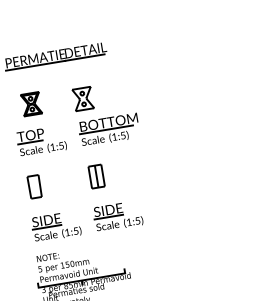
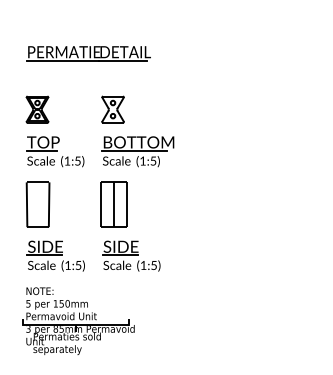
part: (31, 104) -> (37, 109), moved
part: (96, 176) -> (113, 204), size x1.67
part: (34, 186) -> (37, 204), size x1.67

